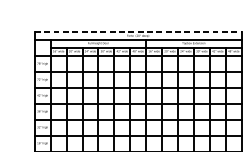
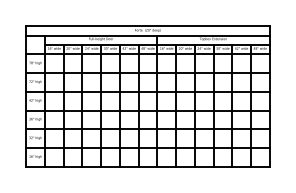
line: (137, 32) -> (147, 26), dashed -> solid

